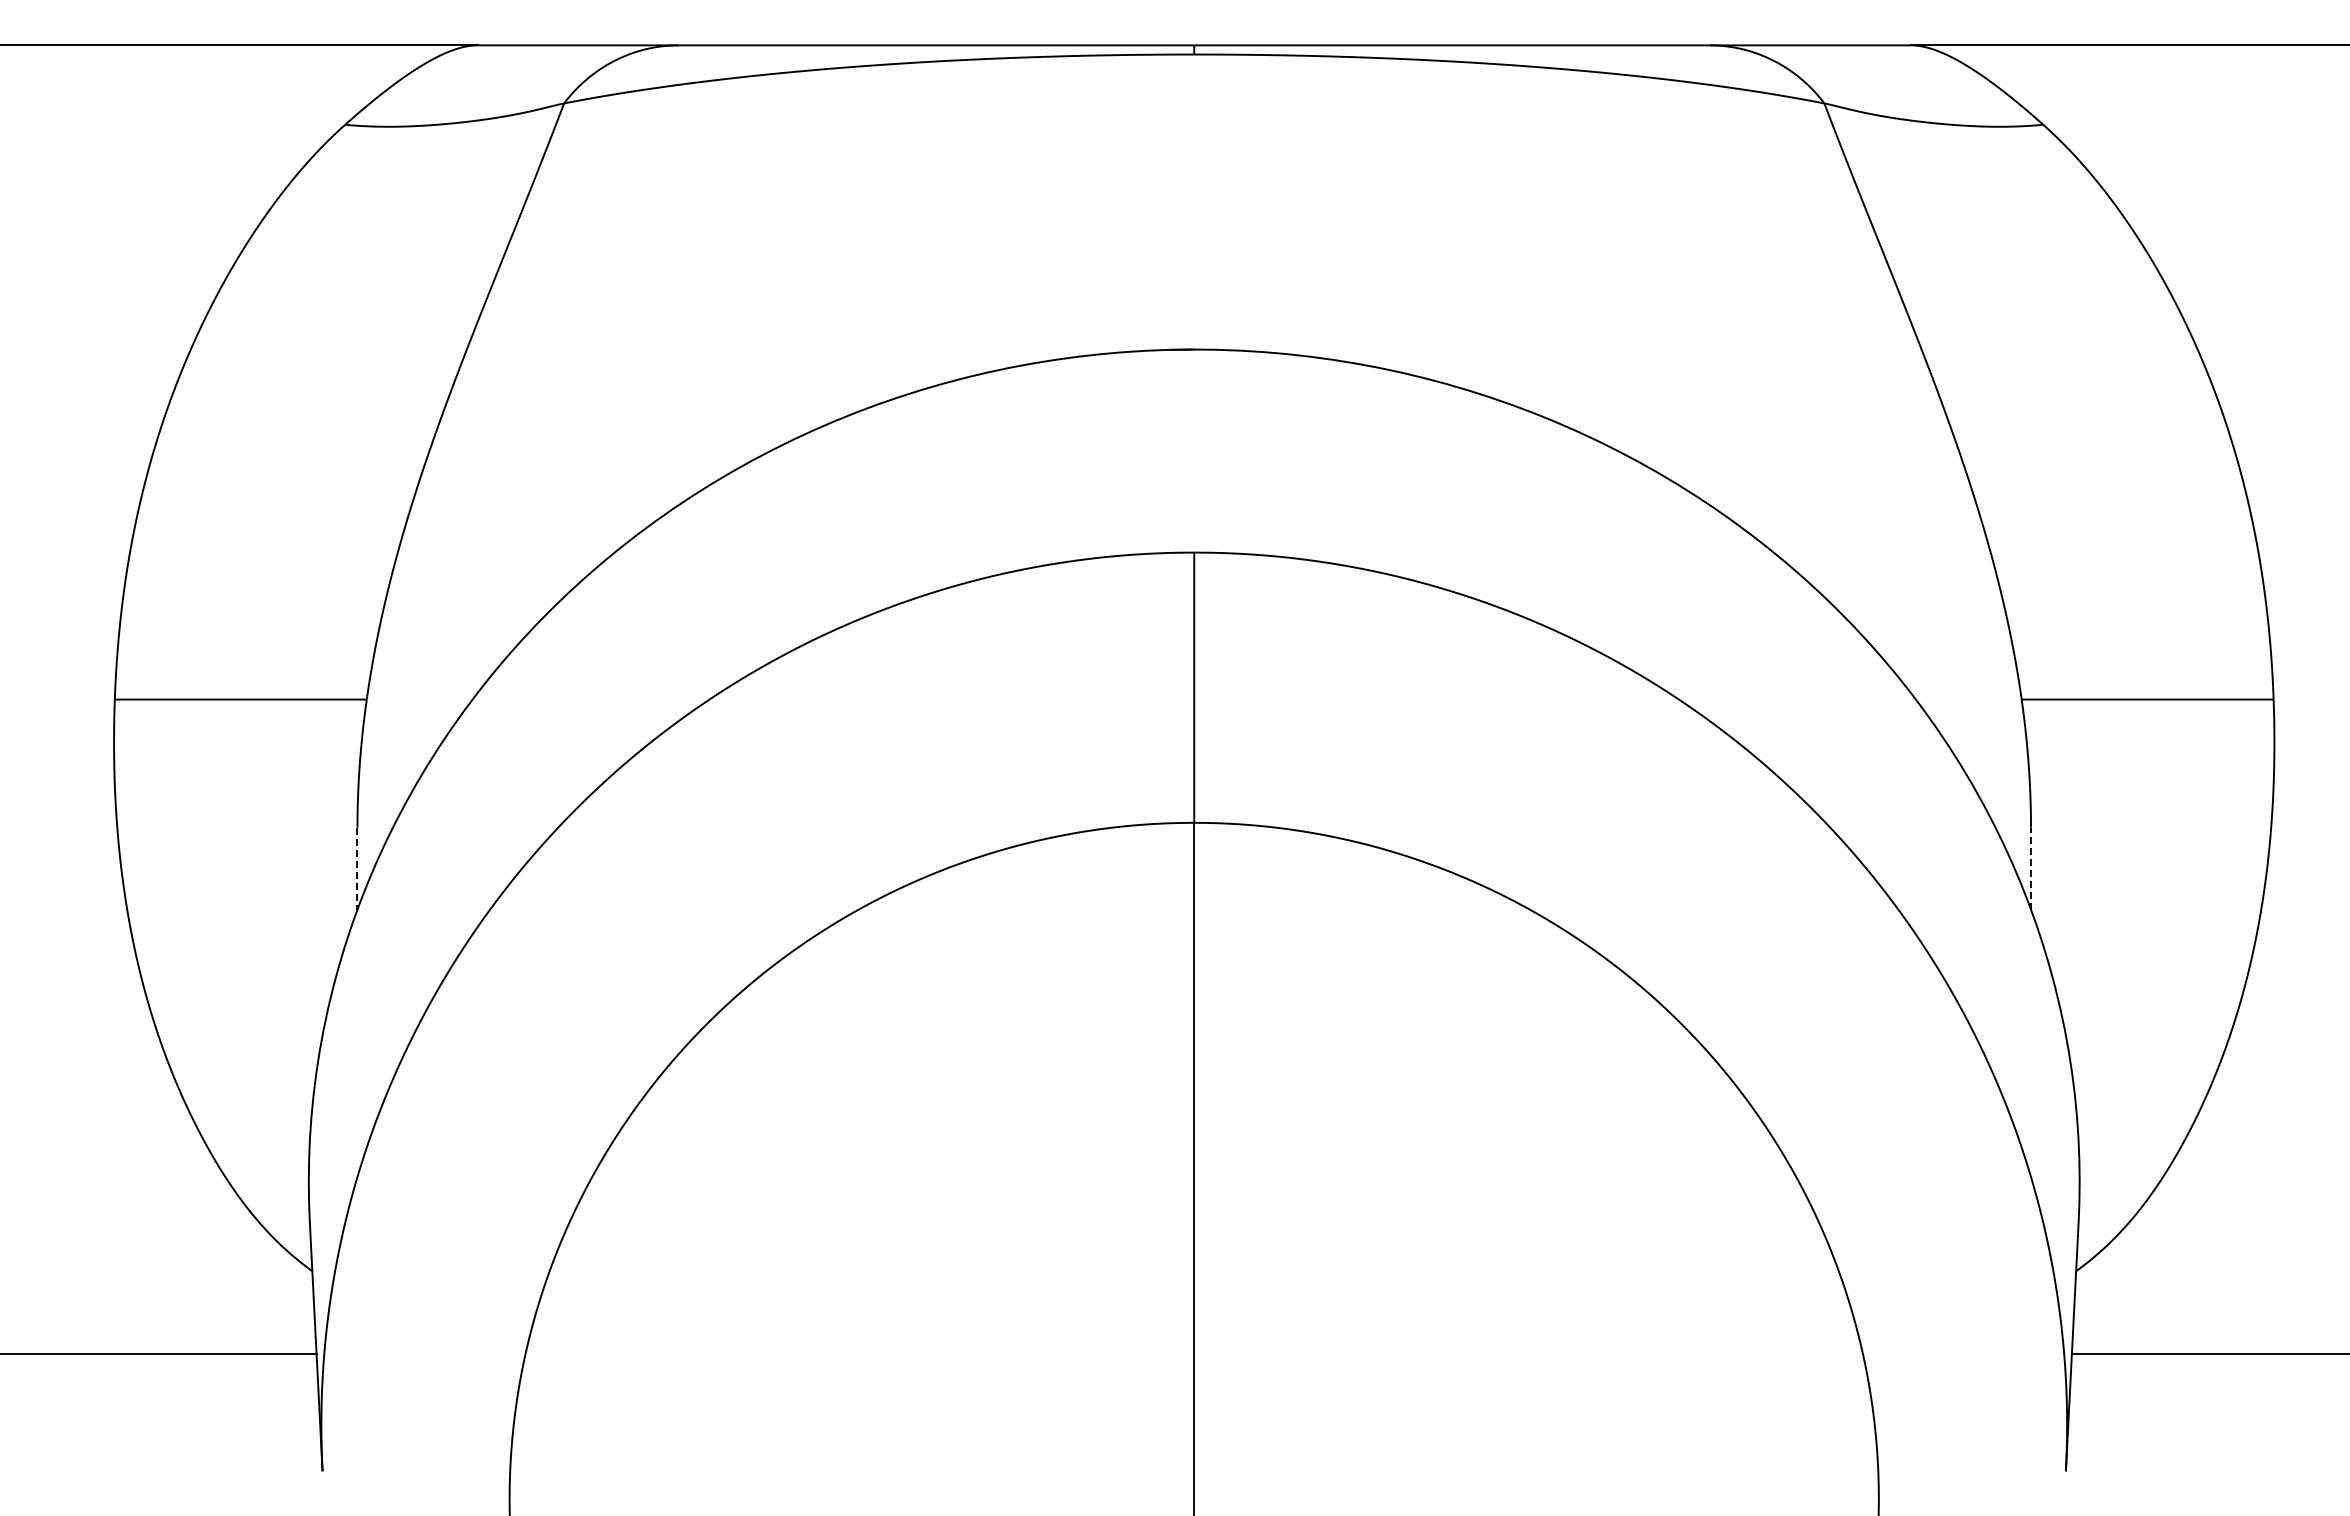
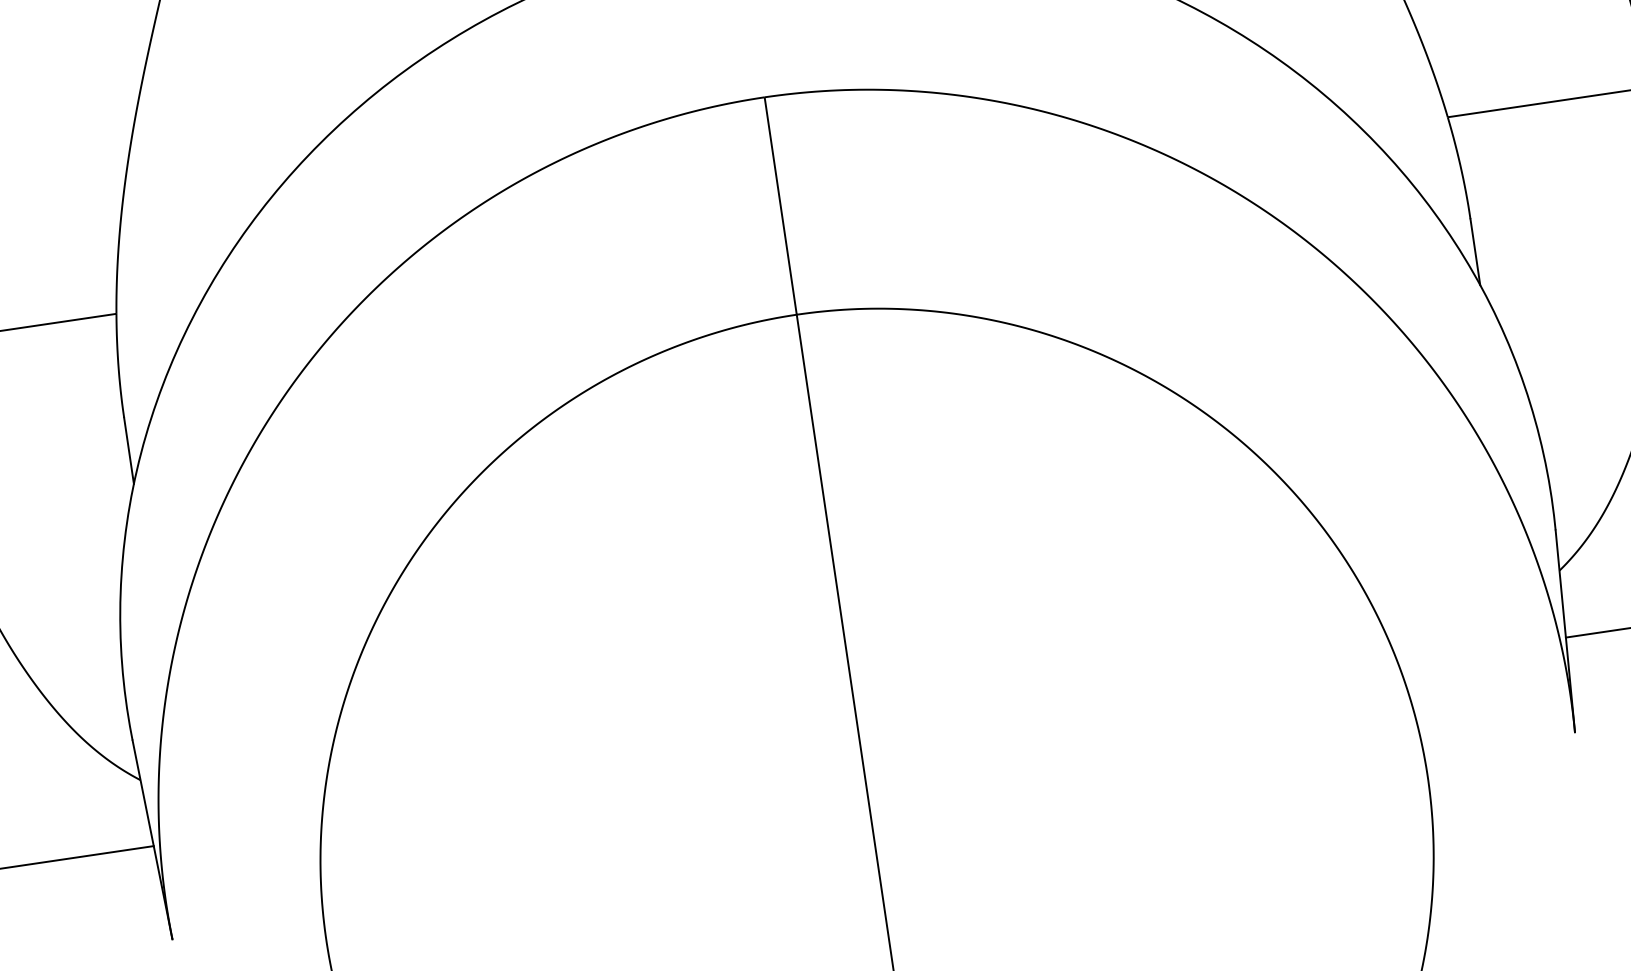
line: (357, 868) -> (129, 450), dashed -> solid
line: (2031, 868) -> (1475, 252), dashed -> solid

